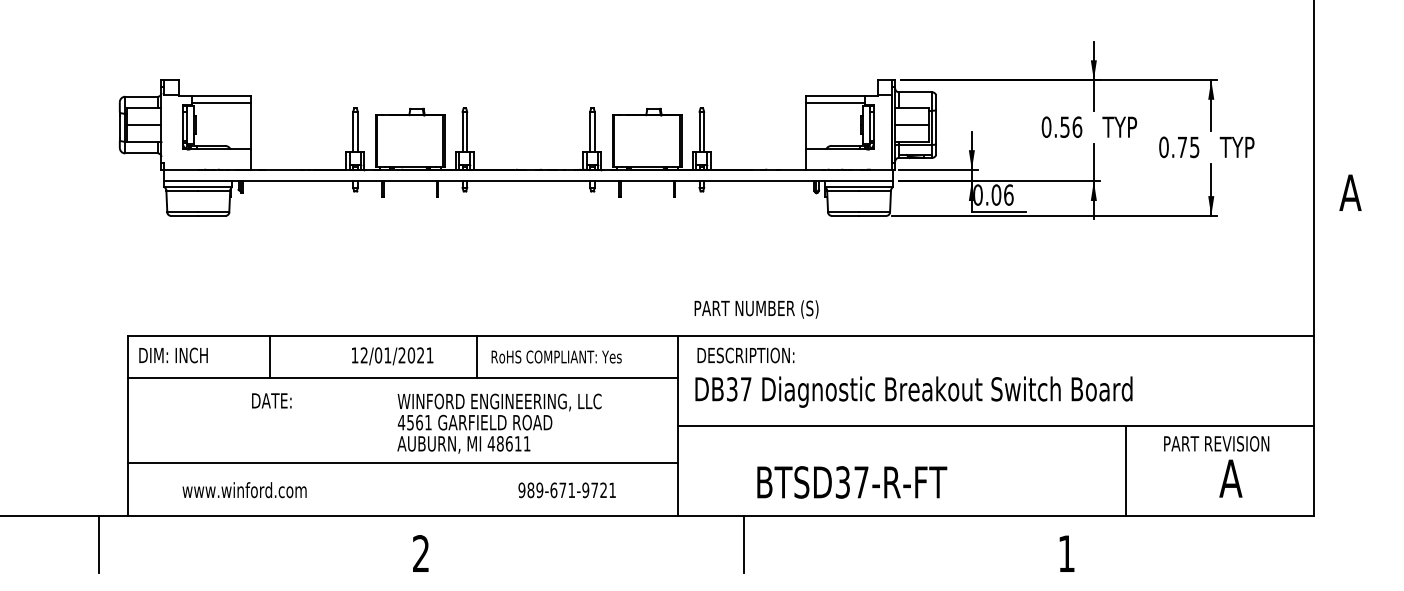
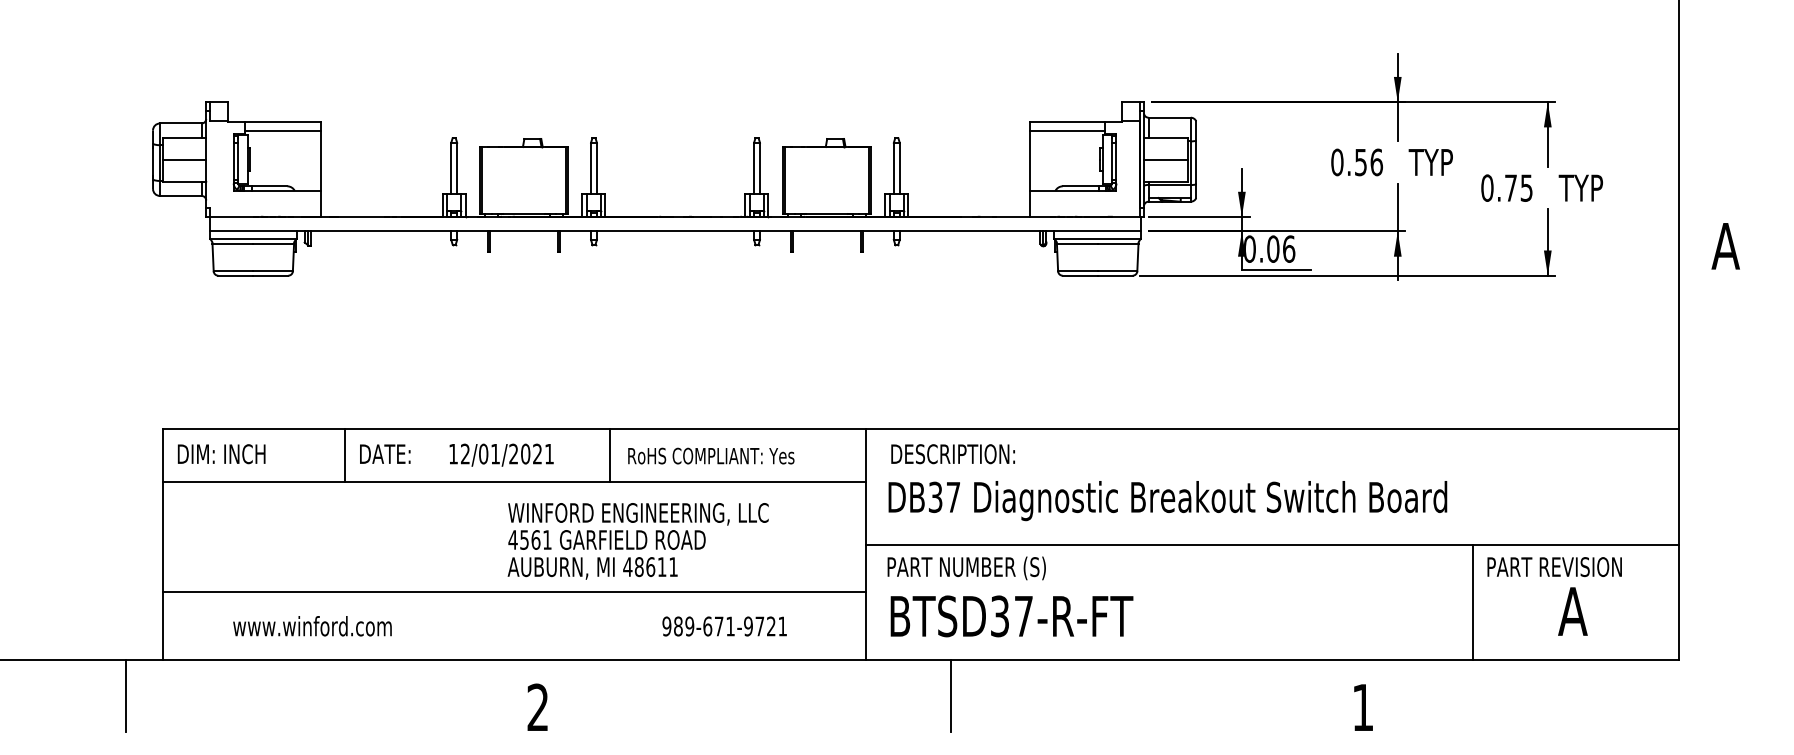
text: (756, 309) -> (966, 568), moved
text: (272, 400) -> (385, 453), moved
line: (1125, 470) -> (1472, 601), moved
text: (851, 482) -> (1011, 616), moved

